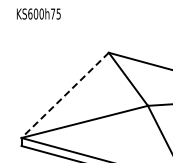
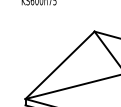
line: (64, 95) -> (59, 65), dashed -> solid

